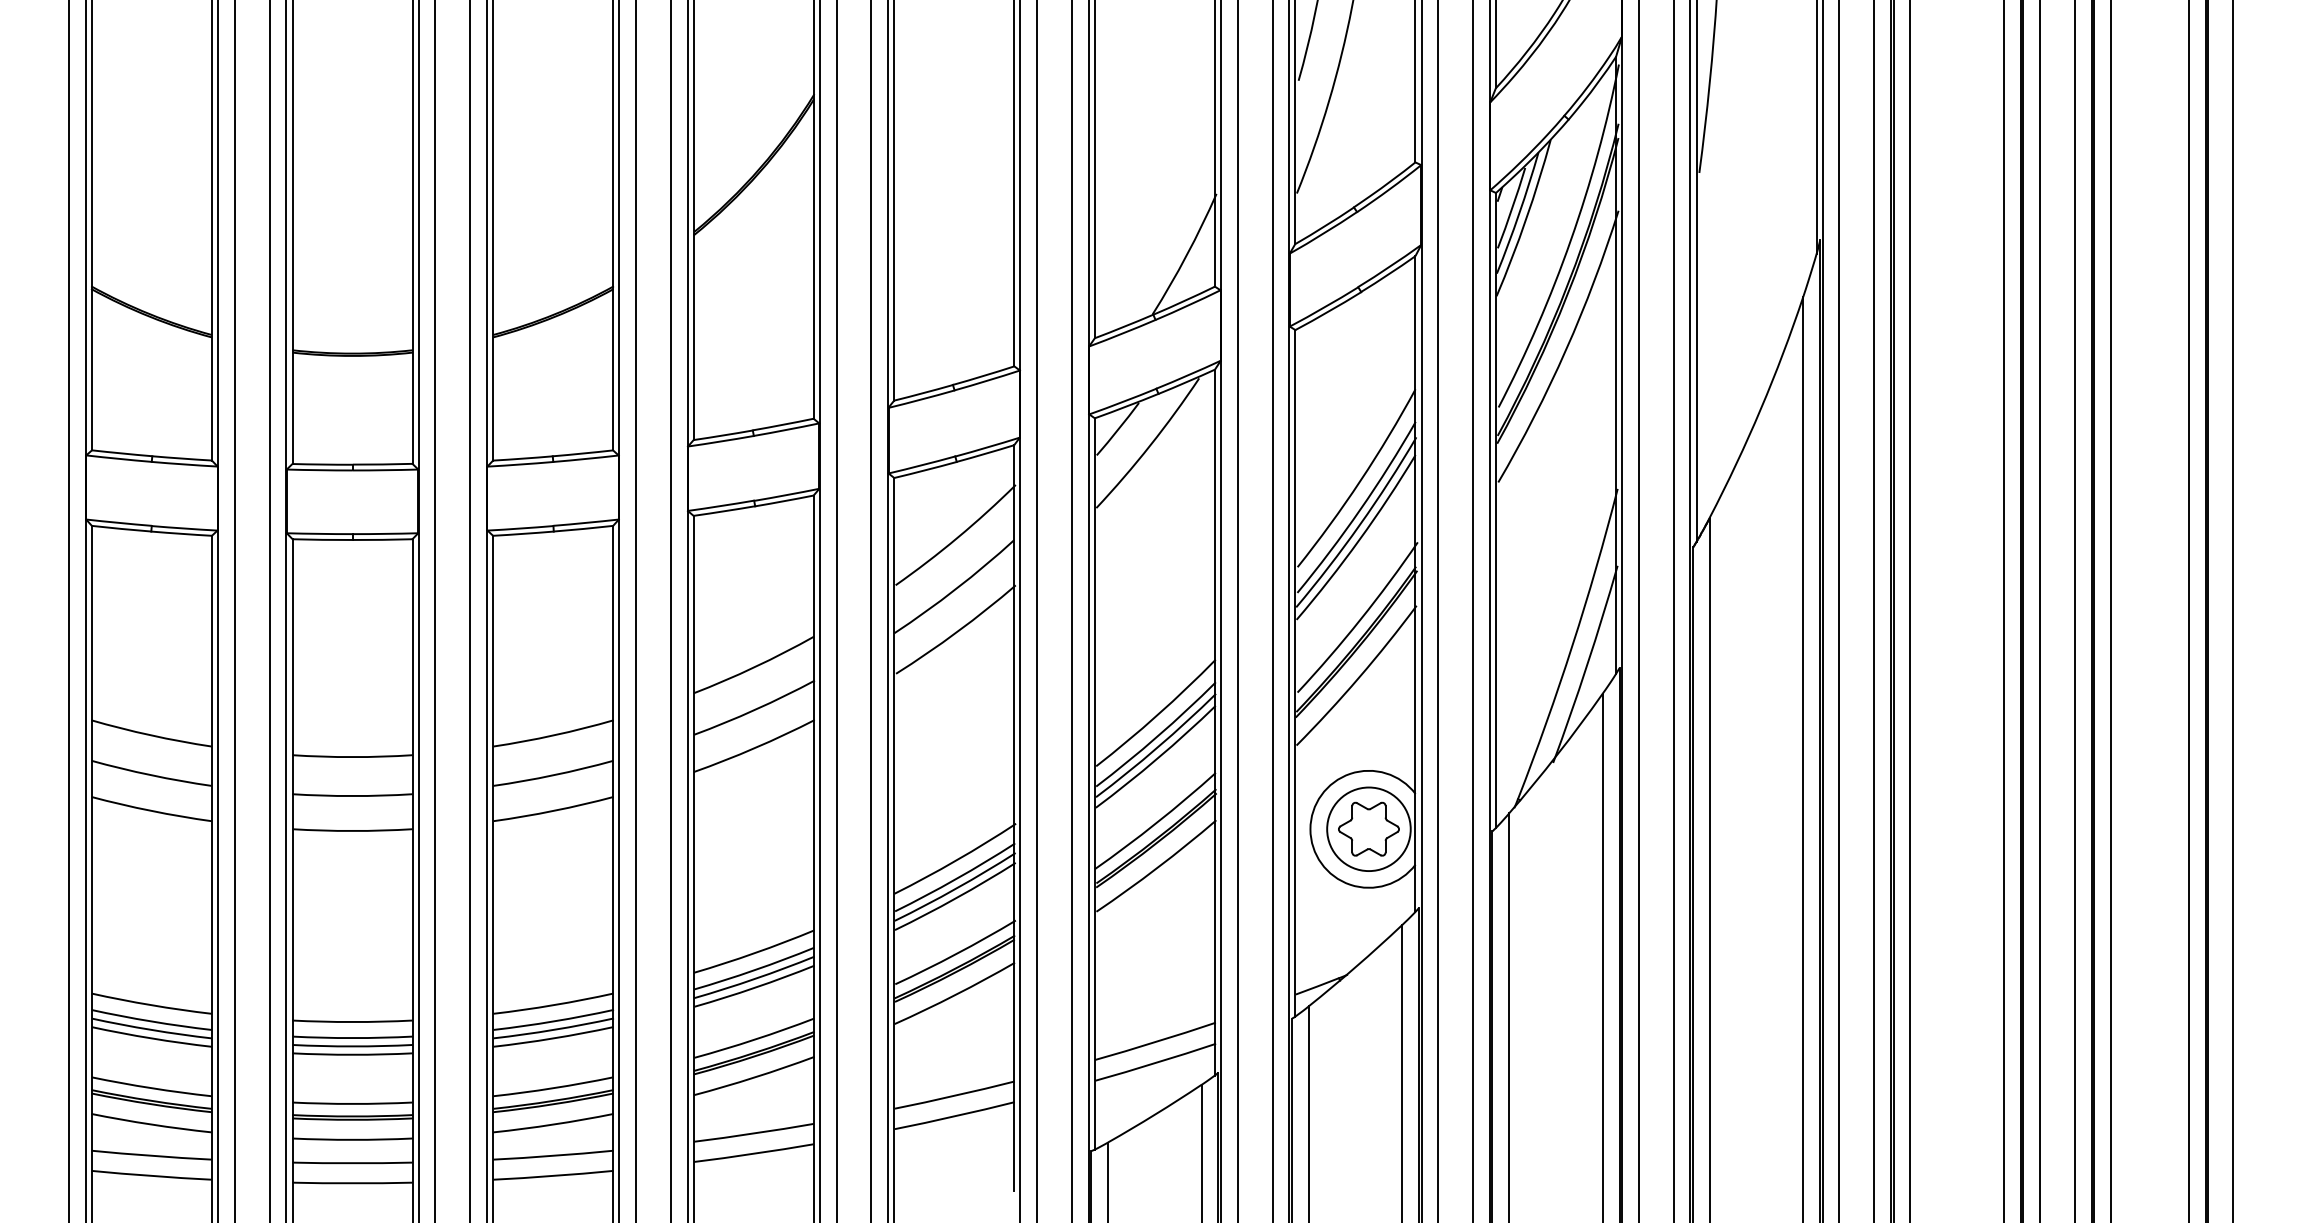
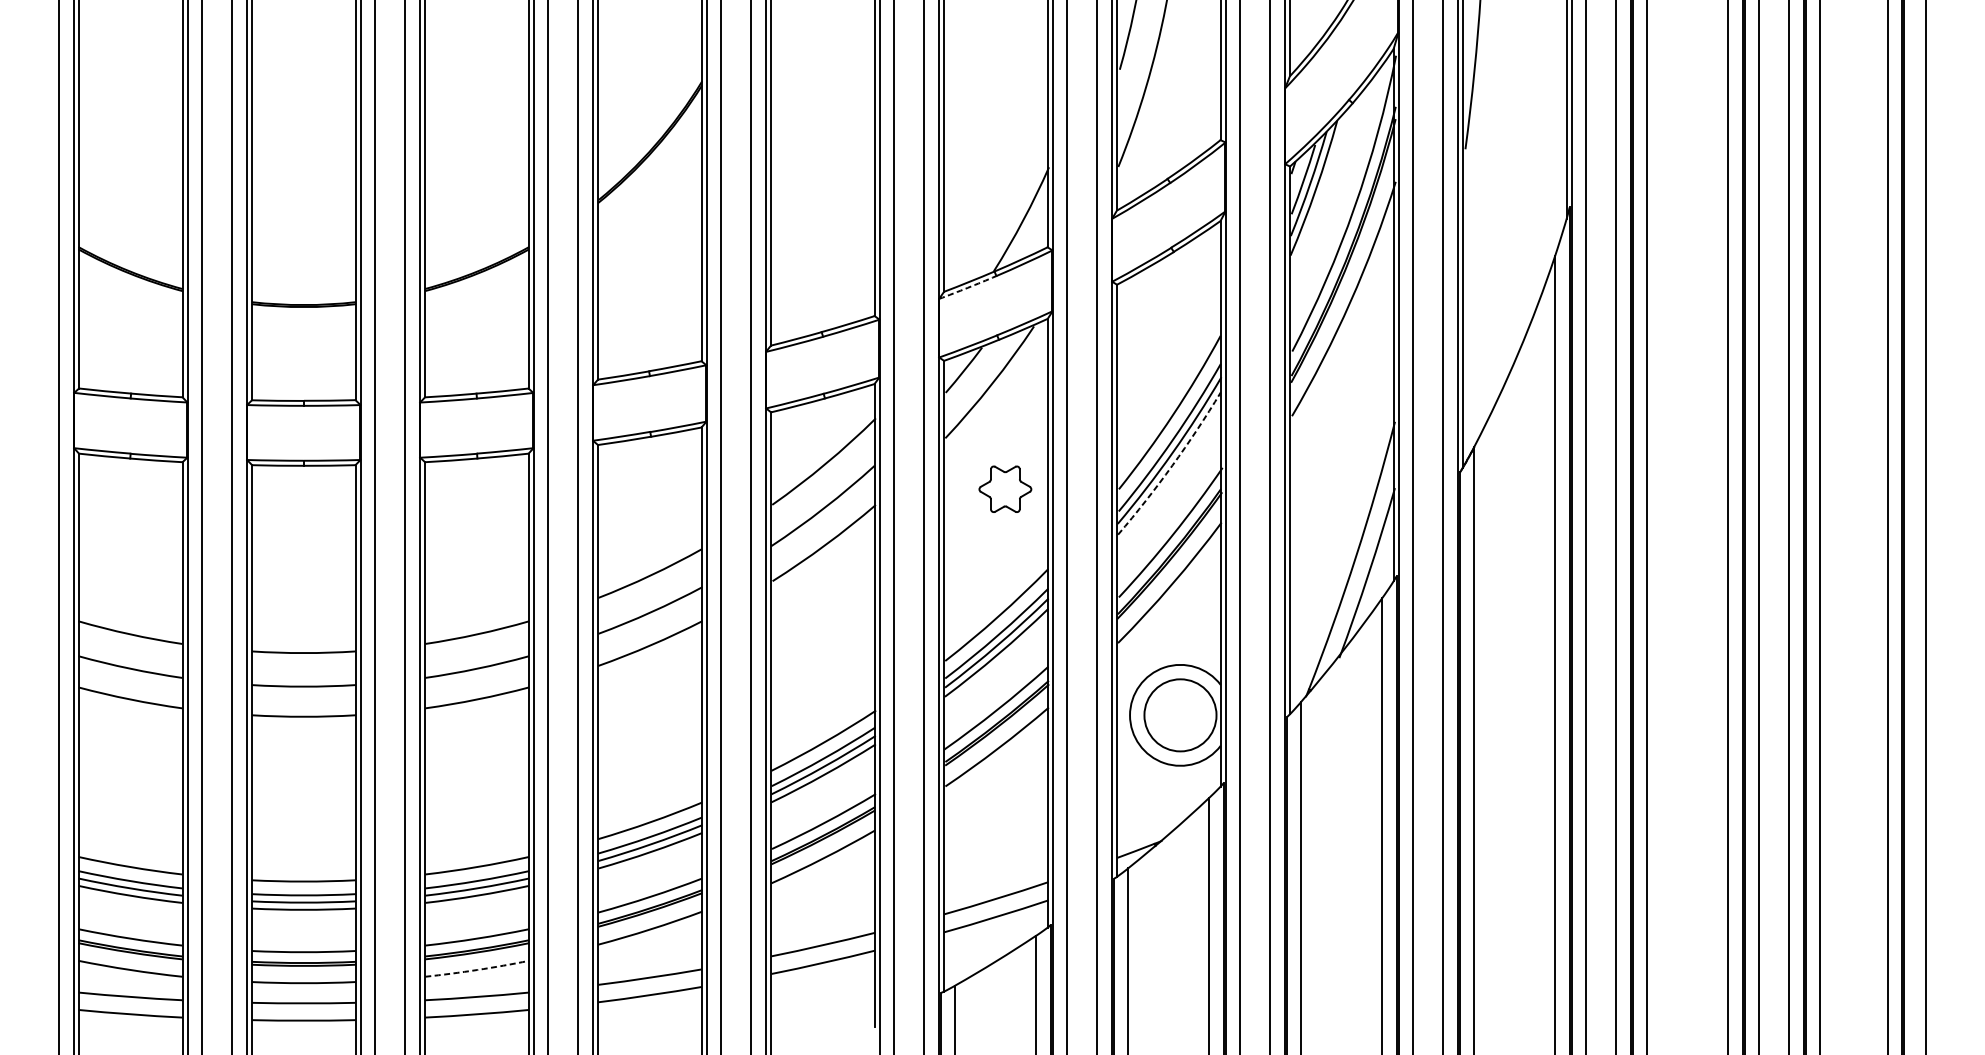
arc: (1122, 333) -> (967, 287), solid -> dashed
arc: (1359, 539) -> (1172, 465), solid -> dashed
part: (1368, 828) -> (1005, 488), moved
arc: (553, 1124) -> (477, 969), solid -> dashed

